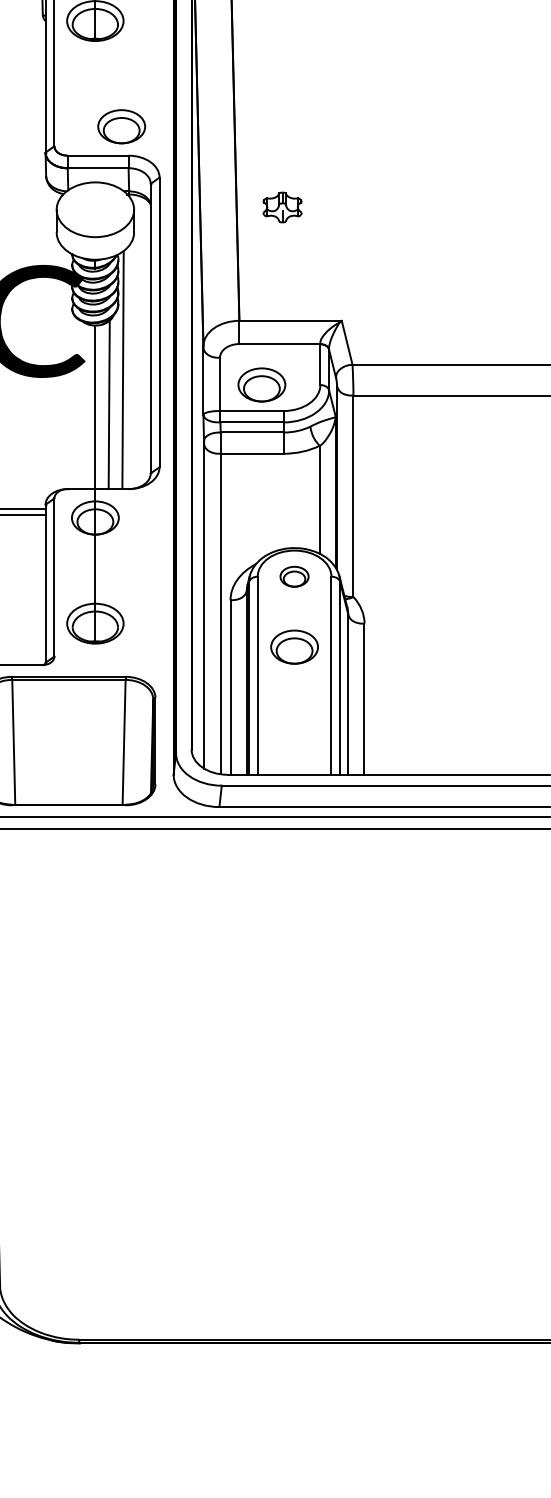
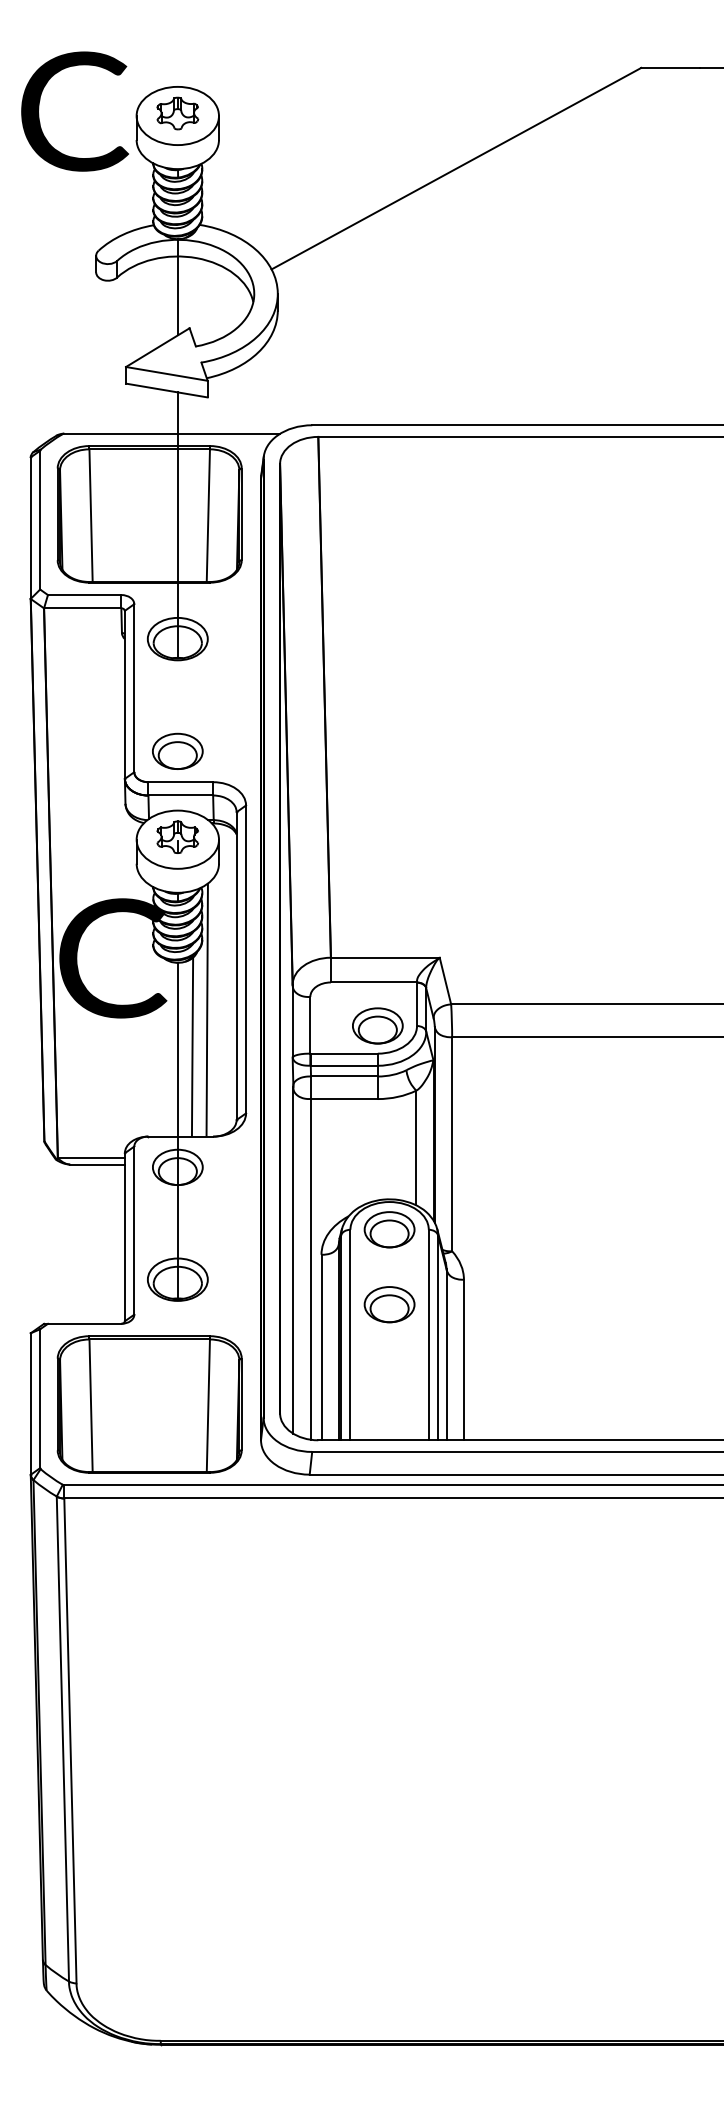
part: (121, 125) -> (177, 750), moved
part: (282, 206) -> (177, 836), moved
part: (261, 384) -> (377, 1025), moved
part: (294, 576) -> (389, 1229), size x1.67

